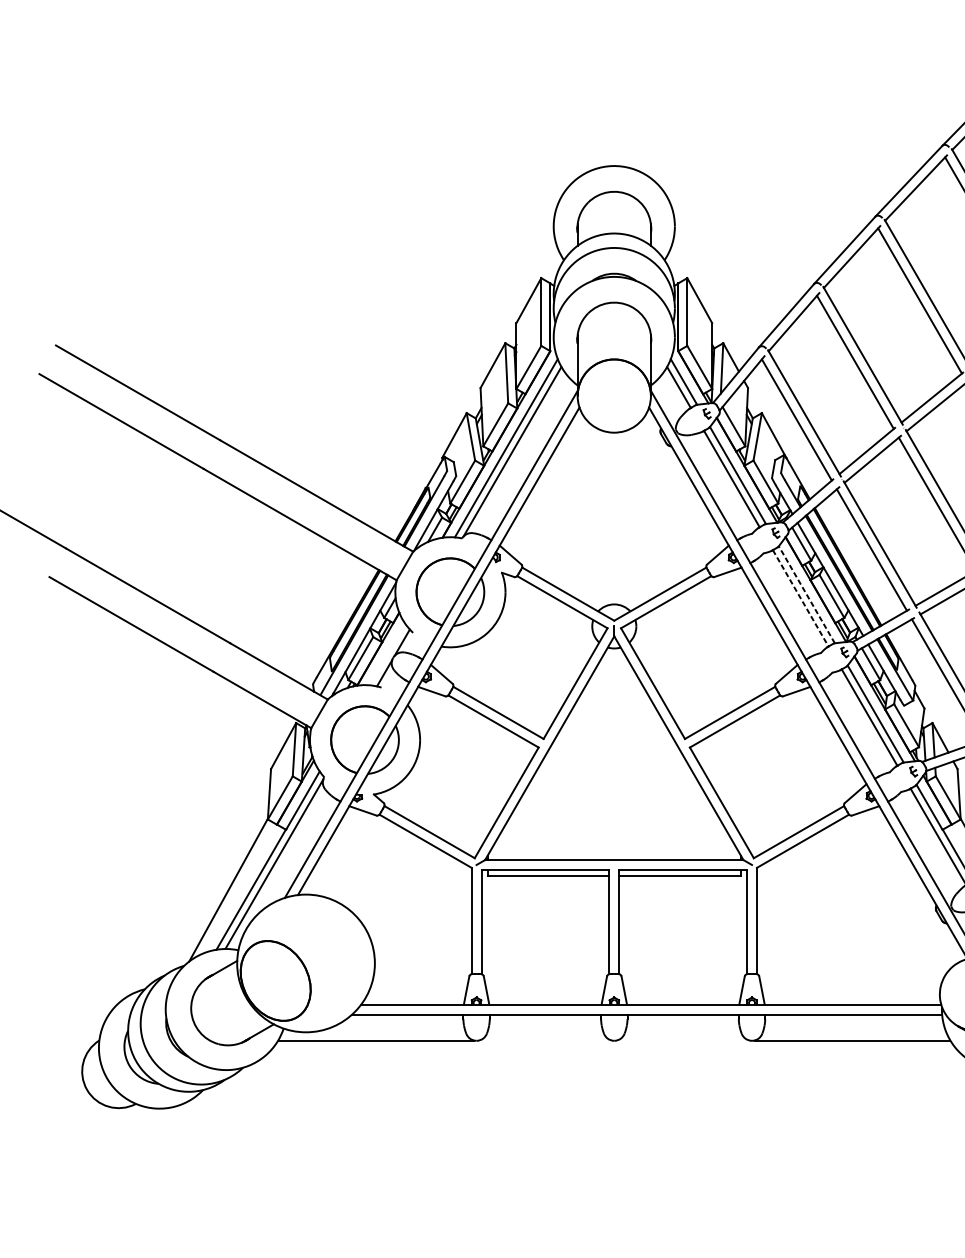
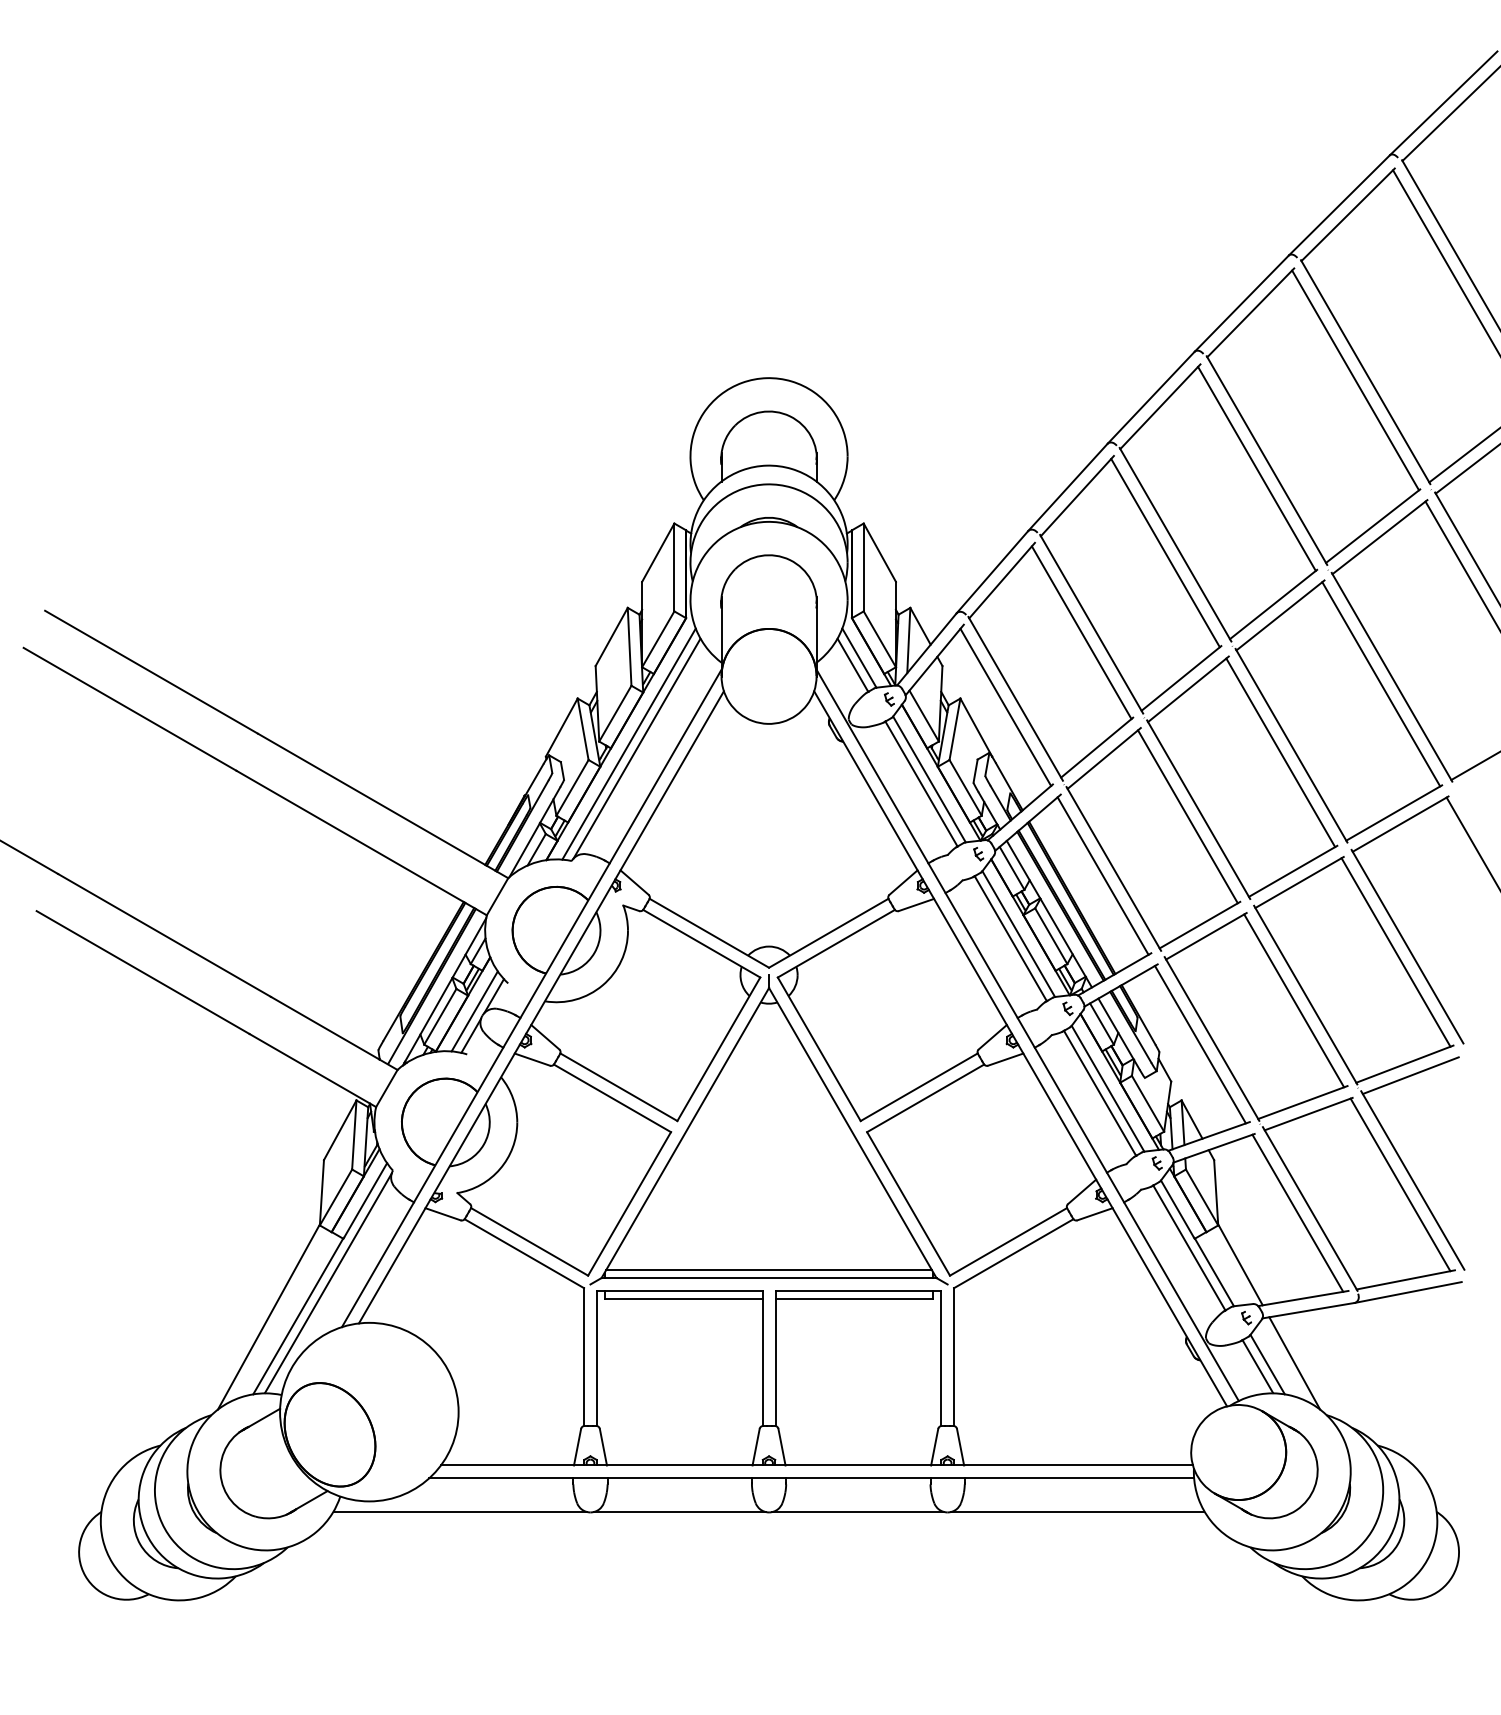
line: (806, 595) -> (1018, 934), dashed -> solid
line: (801, 598) -> (1011, 939), dashed -> solid
line: (387, 654) -> (474, 1011), added
line: (613, 854) -> (768, 1270), added
line: (545, 1040) -> (679, 1512), added
line: (683, 1040) -> (858, 1512), added

